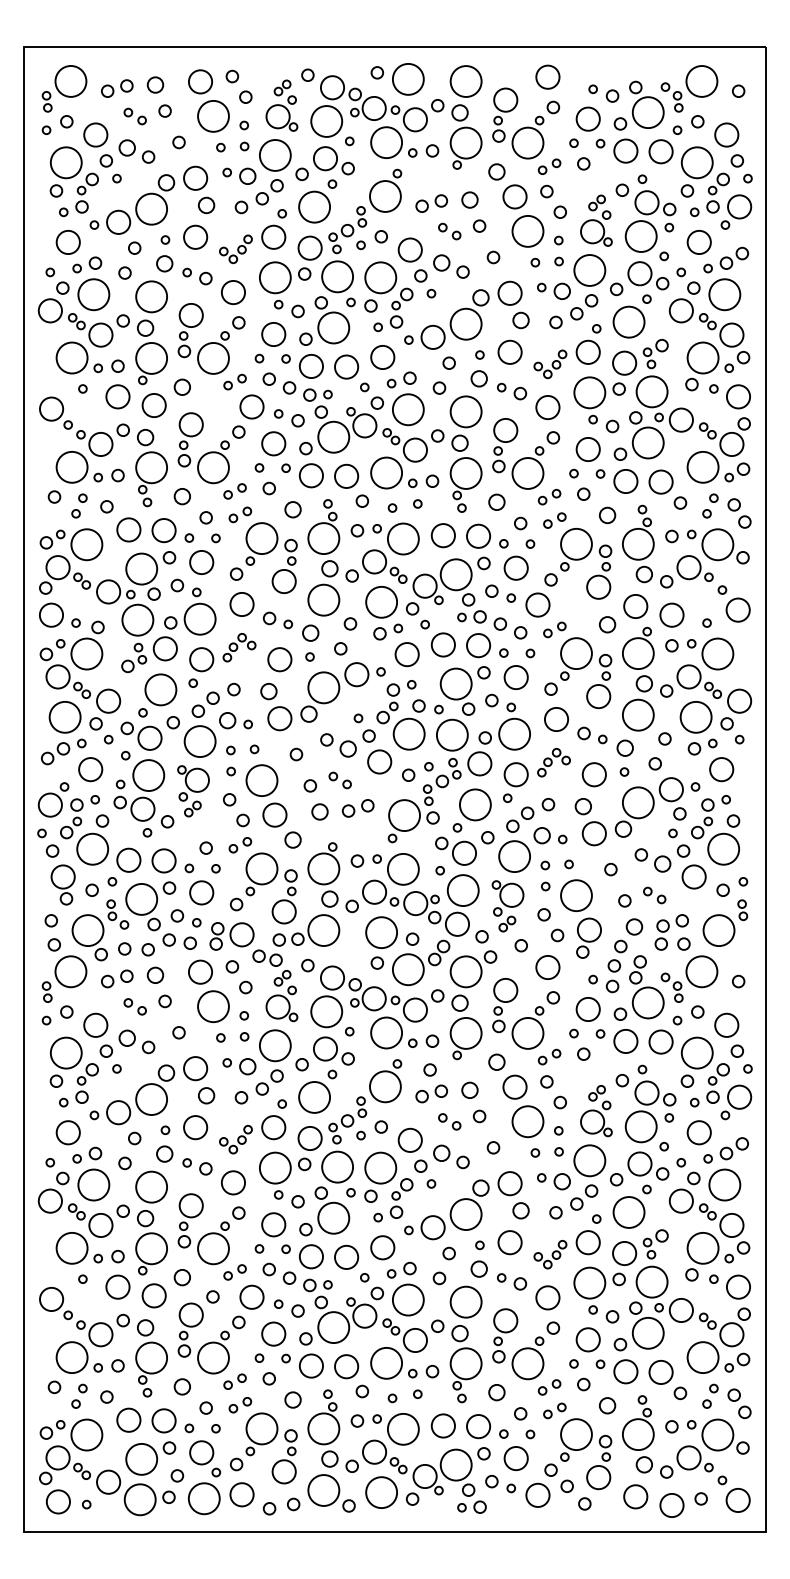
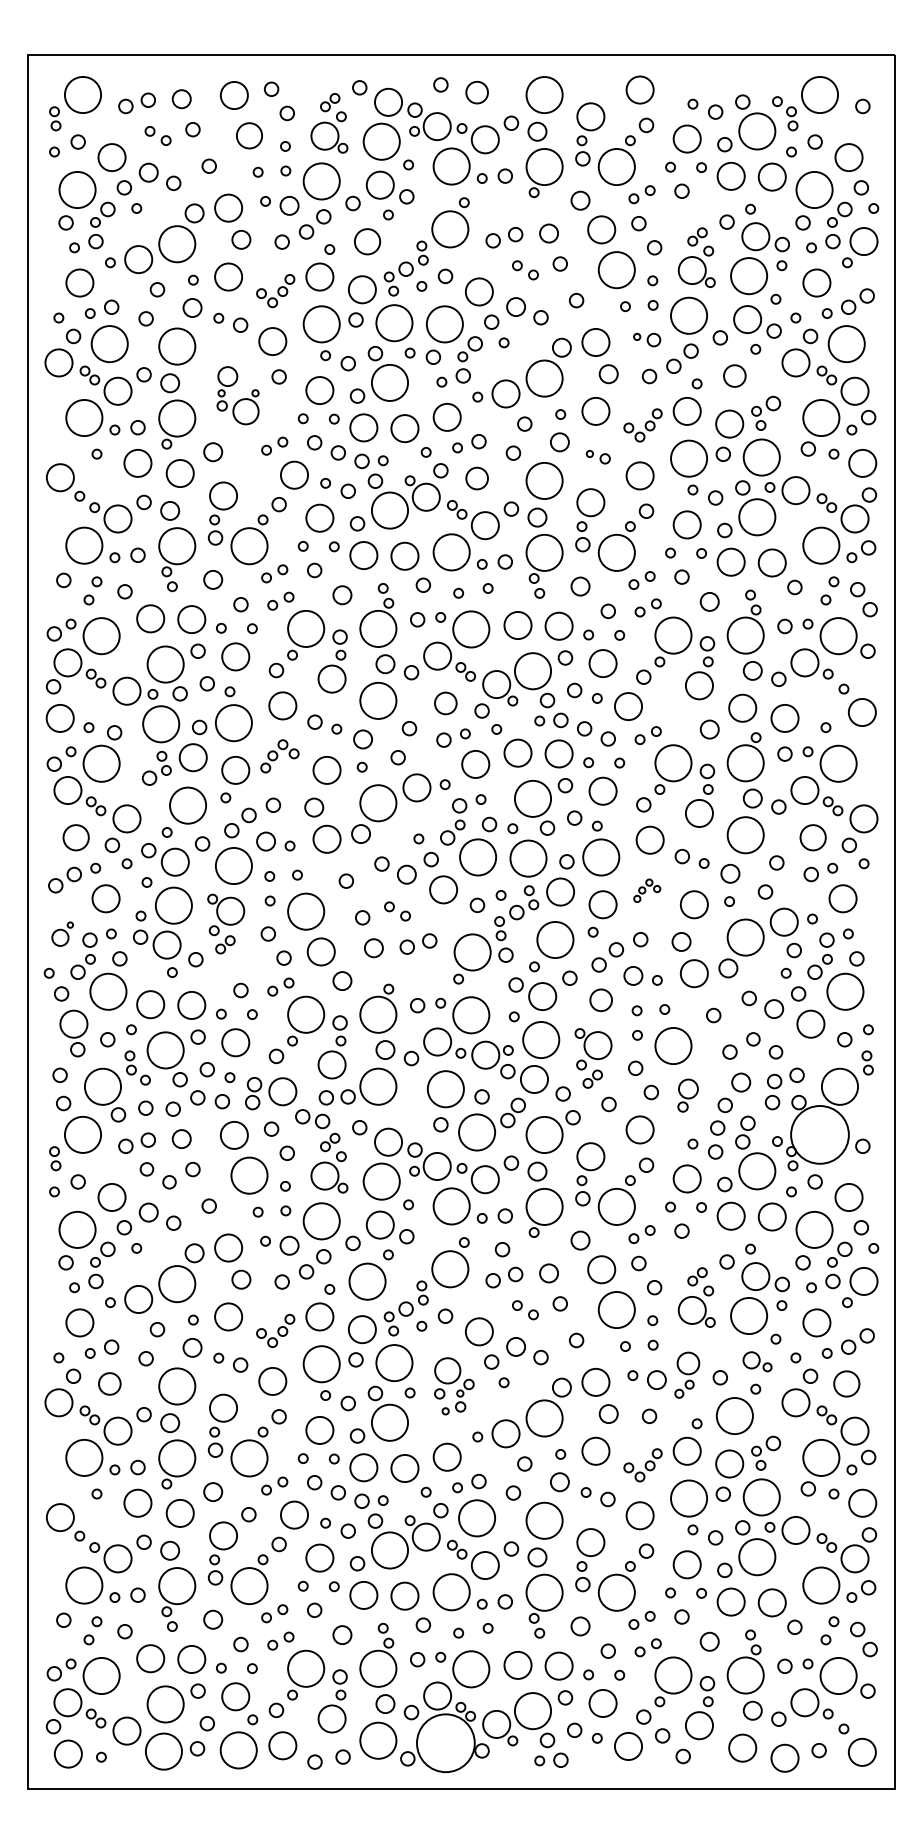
circle: (408, 79) -> (477, 92), size x0.6
circle: (213, 116) -> (249, 135), size x0.7
circle: (314, 206) -> (367, 241), size x0.7
part: (553, 290) -> (646, 339), size x0.7
circle: (628, 321) -> (734, 375), size x0.6
part: (203, 338) -> (237, 395), size x0.7
part: (512, 391) -> (598, 457), size x0.7
circle: (408, 409) -> (477, 478), size x0.6
circle: (381, 602) -> (445, 703), size x0.6
circle: (64, 717) -> (75, 837), size x0.7
circle: (695, 717) -> (812, 837), size x0.7
part: (553, 762) -> (646, 890), size x0.7
part: (53, 799) -> (62, 933), size x0.6
circle: (514, 856) -> (601, 1000), size x0.6
part: (654, 895) -> (764, 1045), size x1.4
part: (588, 937) -> (687, 1094), size x0.7
circle: (701, 971) -> (819, 1134), size x1.6
part: (134, 1006) -> (157, 1175), size x1.4
part: (648, 1165) -> (757, 1361), size x0.6
part: (588, 1177) -> (687, 1375), size x0.6
circle: (93, 1184) -> (109, 1383), size x0.6
circle: (724, 1184) -> (846, 1383), size x0.7
part: (388, 1186) -> (453, 1385), size x0.7
circle: (381, 1492) -> (445, 1743), size x1.6

